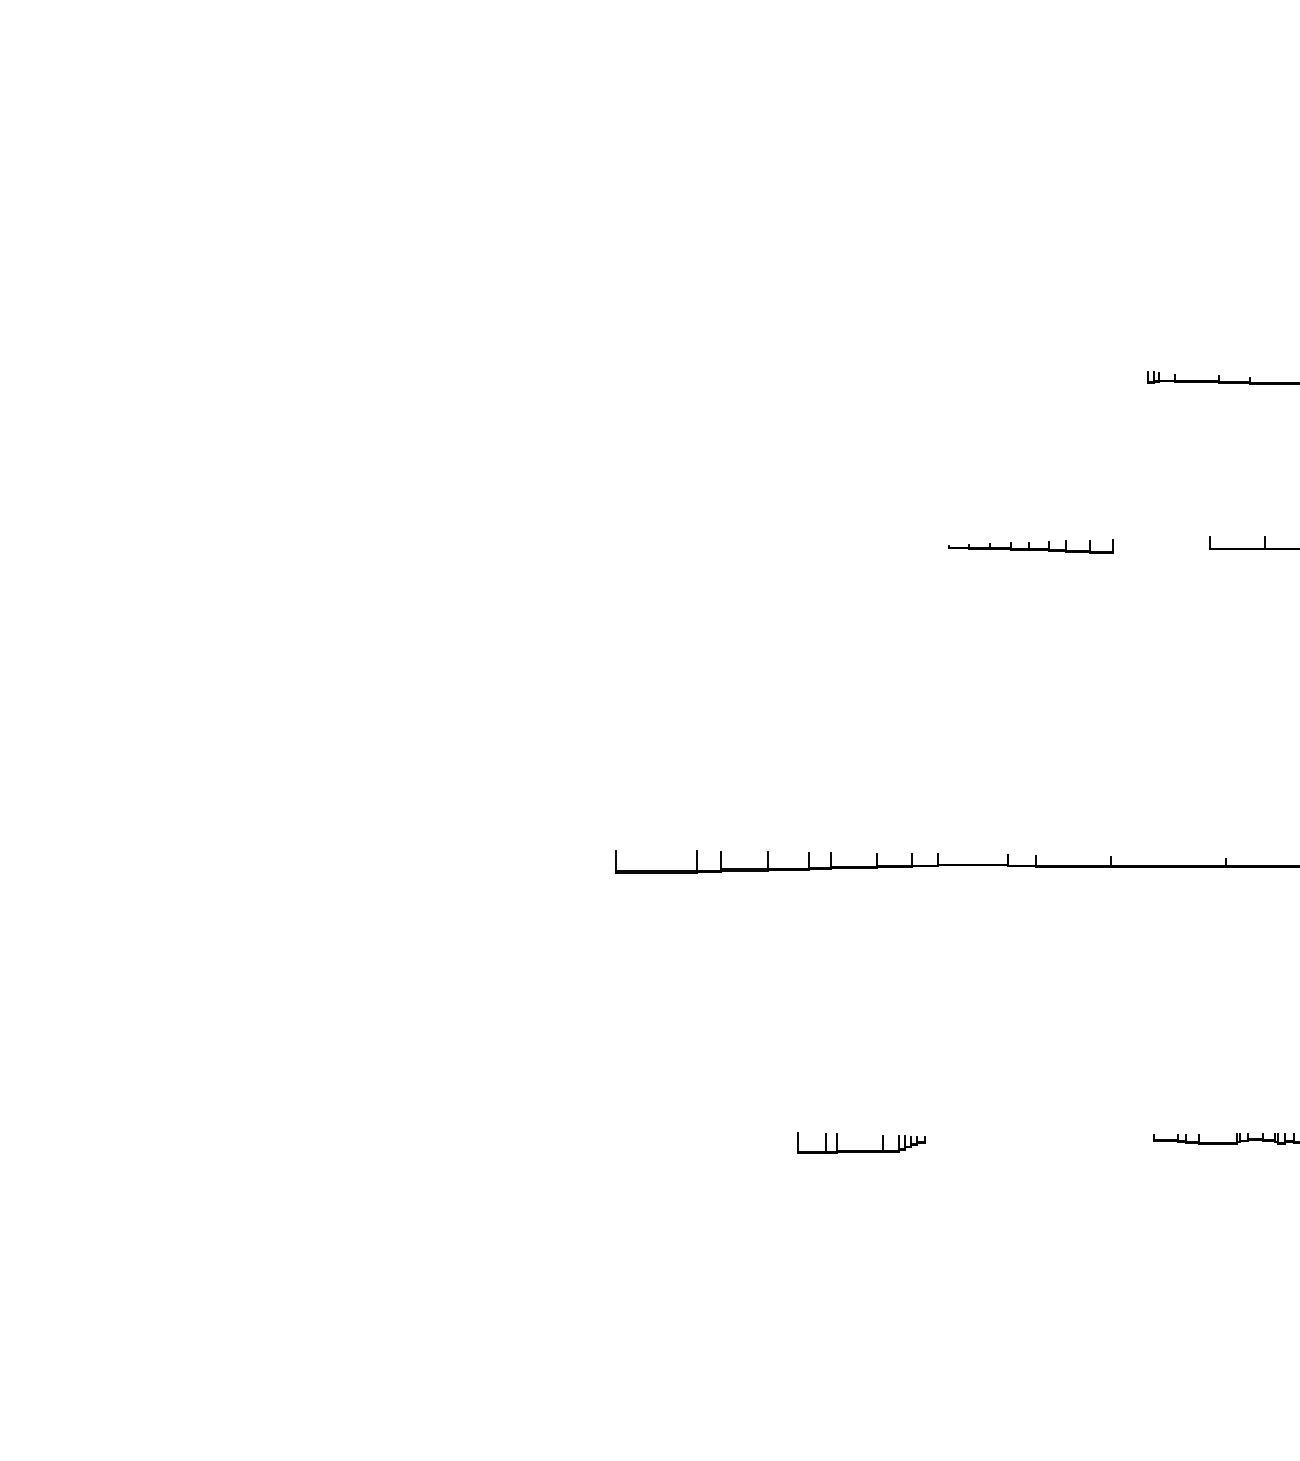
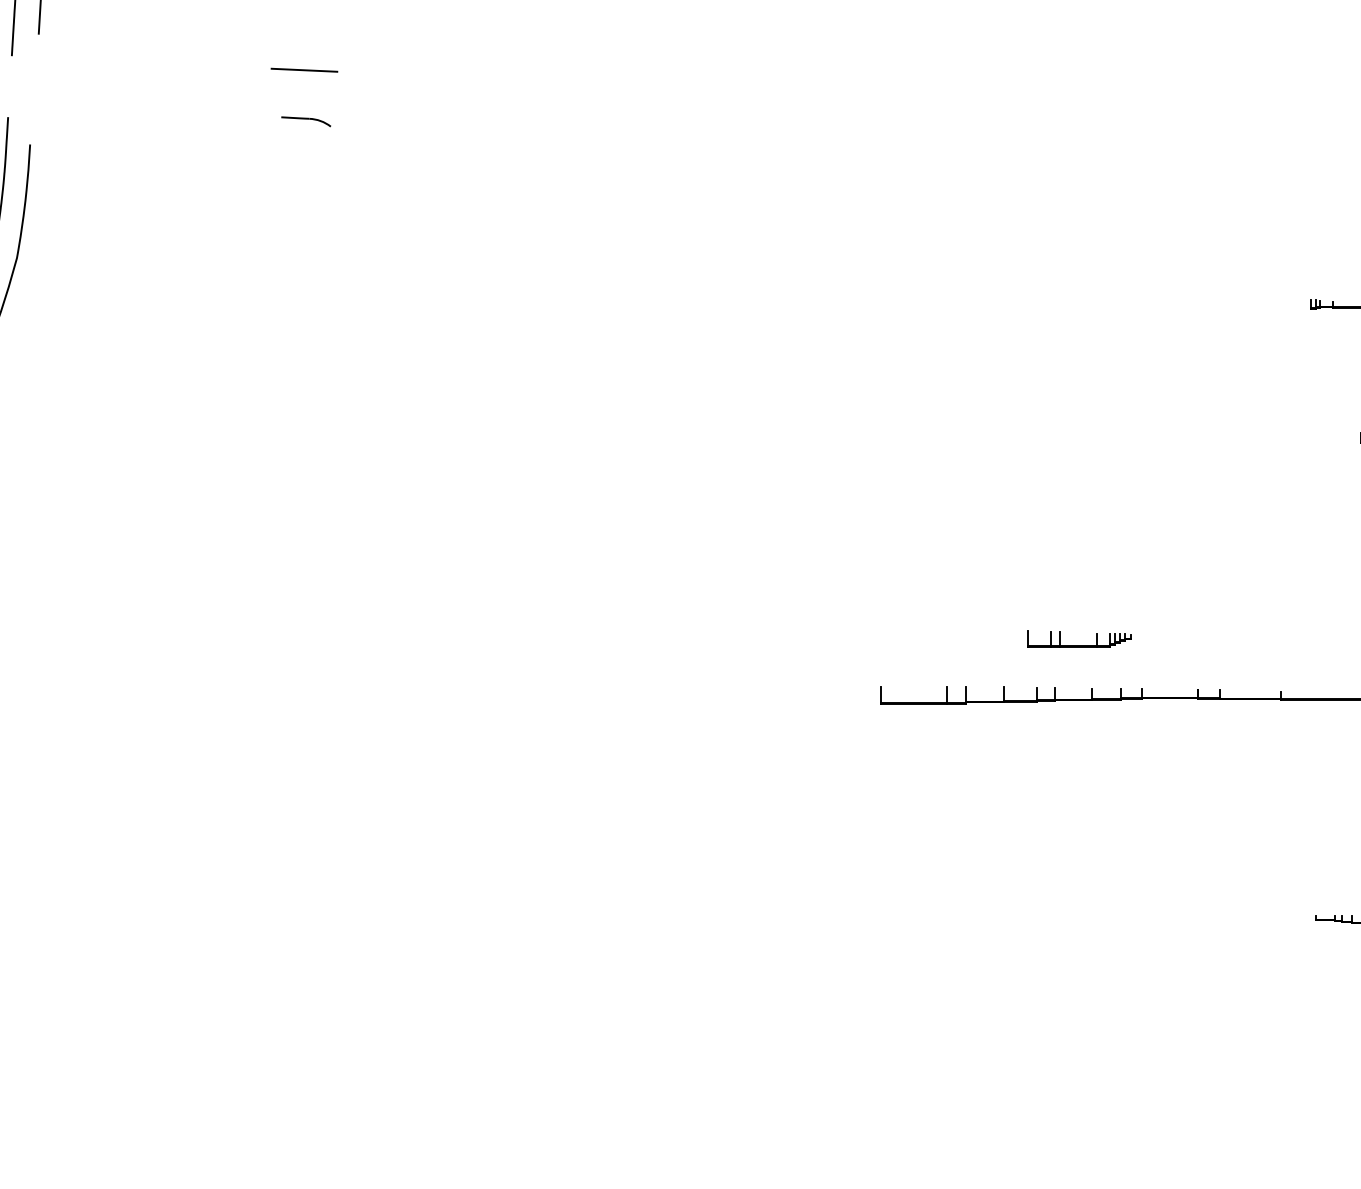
part: (1030, 546) -> (1216, 440), removed
part: (861, 1150) -> (1079, 645), moved

